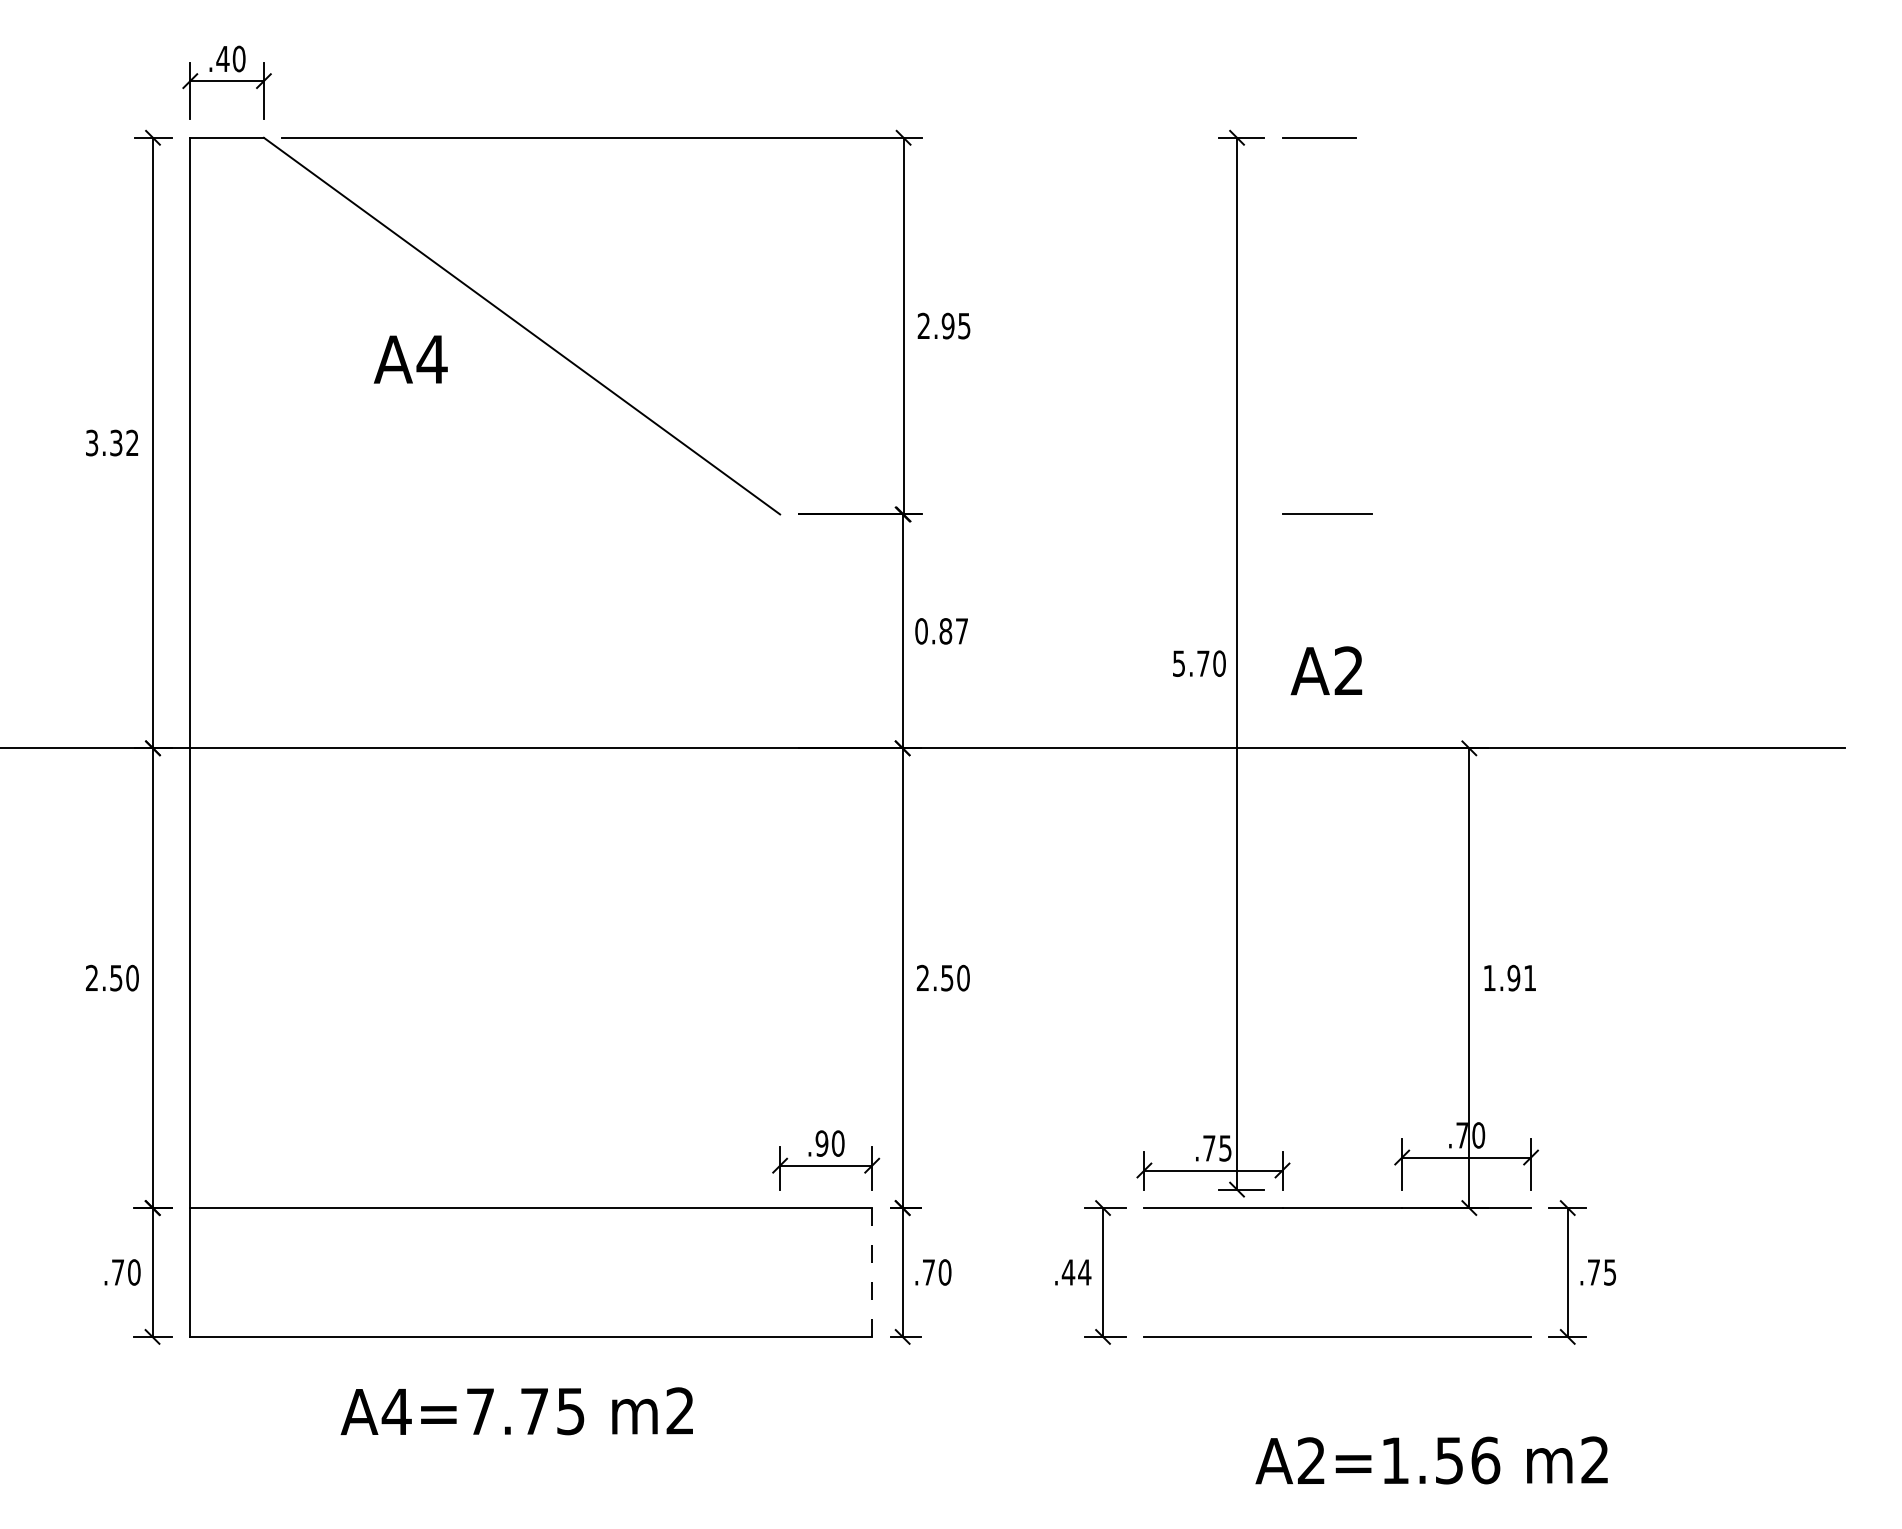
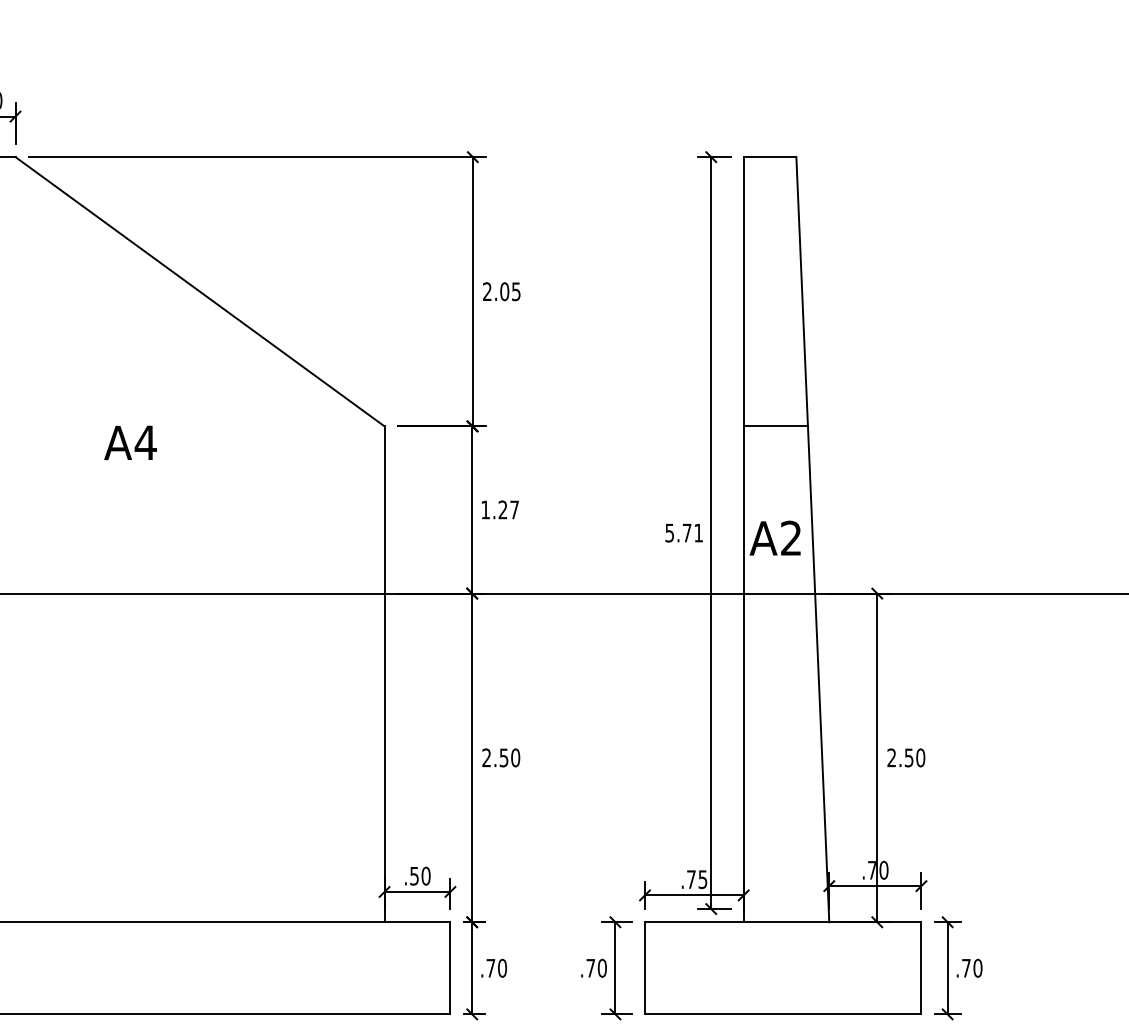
text: (947, 326) -> (504, 292), 2.95 -> 2.05
text: (410, 359) -> (130, 442), moved
text: (933, 631) -> (494, 510), 0.87 -> 1.27
text: (1219, 663) -> (698, 532), 5.70 -> 5.71
line: (1282, 672) -> (743, 539), added
line: (1379, 672) -> (813, 539), added
line: (780, 861) -> (384, 674), added
text: (1509, 977) -> (906, 757), 1.91 -> 2.50
text: (821, 1143) -> (414, 876), .90 -> .50
line: (872, 1271) -> (450, 967), dashed -> solid
text: (1076, 1272) -> (596, 968), .44 -> .70
line: (1144, 1272) -> (645, 968), added
line: (1531, 1272) -> (921, 968), added
text: (1609, 1272) -> (977, 968), .75 -> .70

